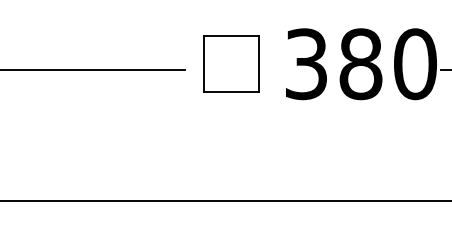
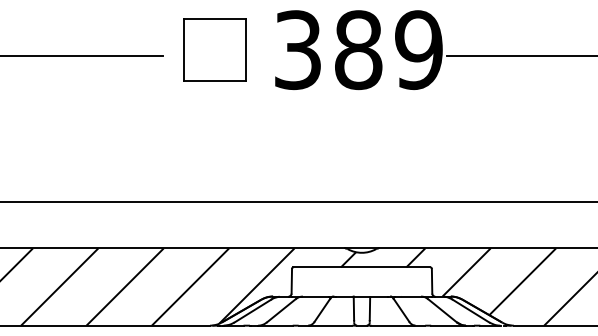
text: (415, 64) -> (419, 50), 380 -> 389

